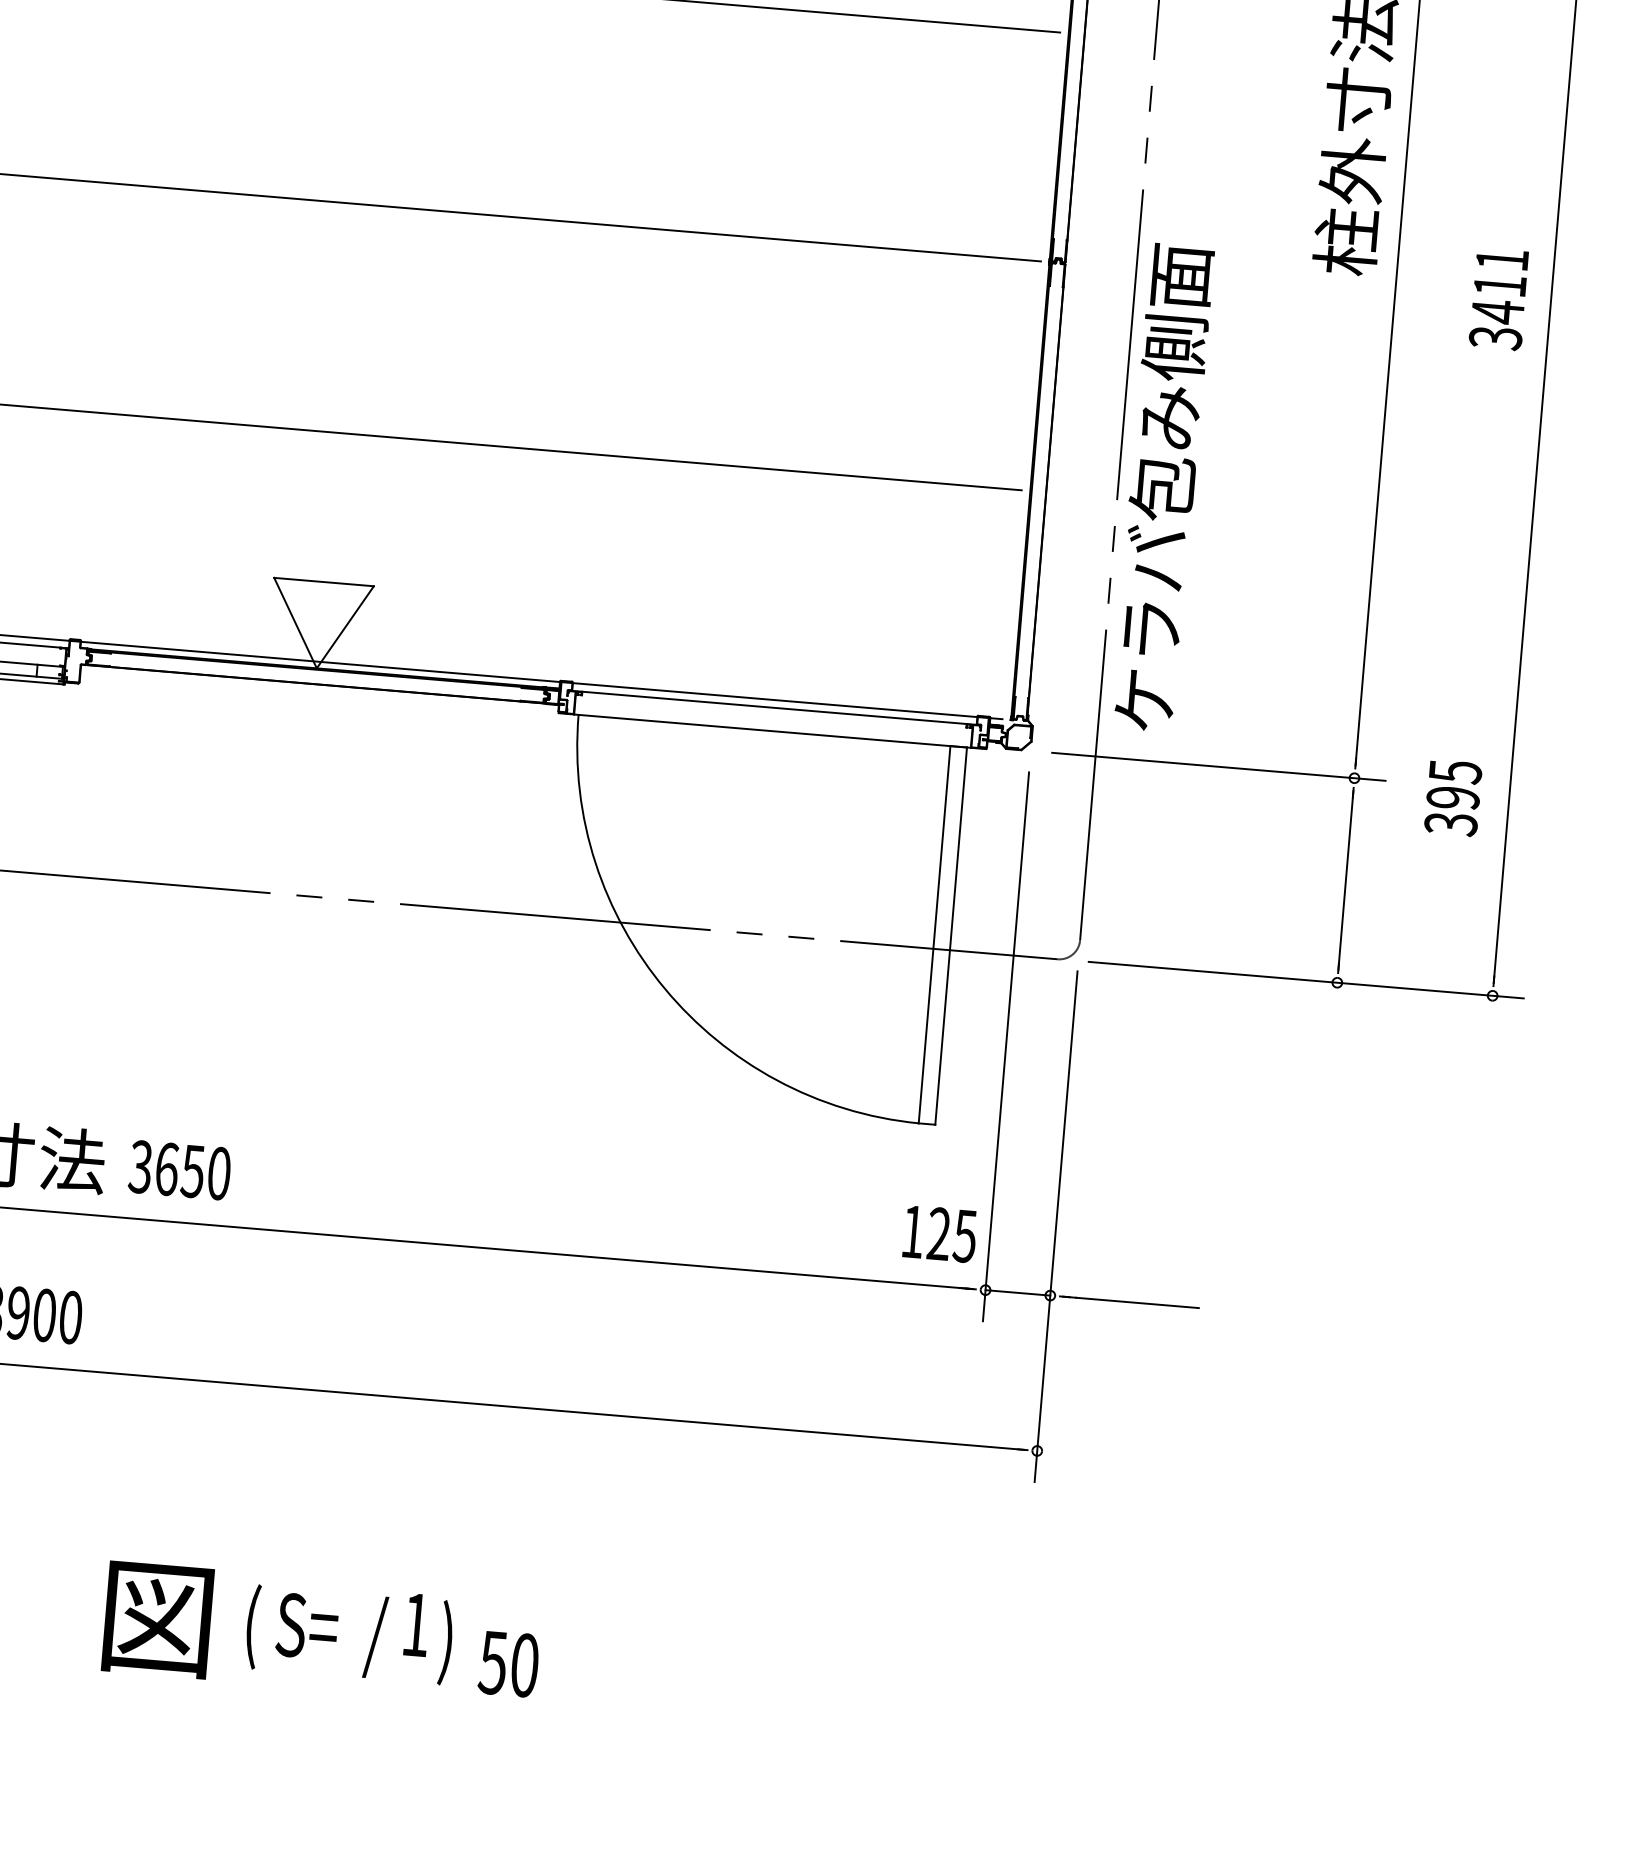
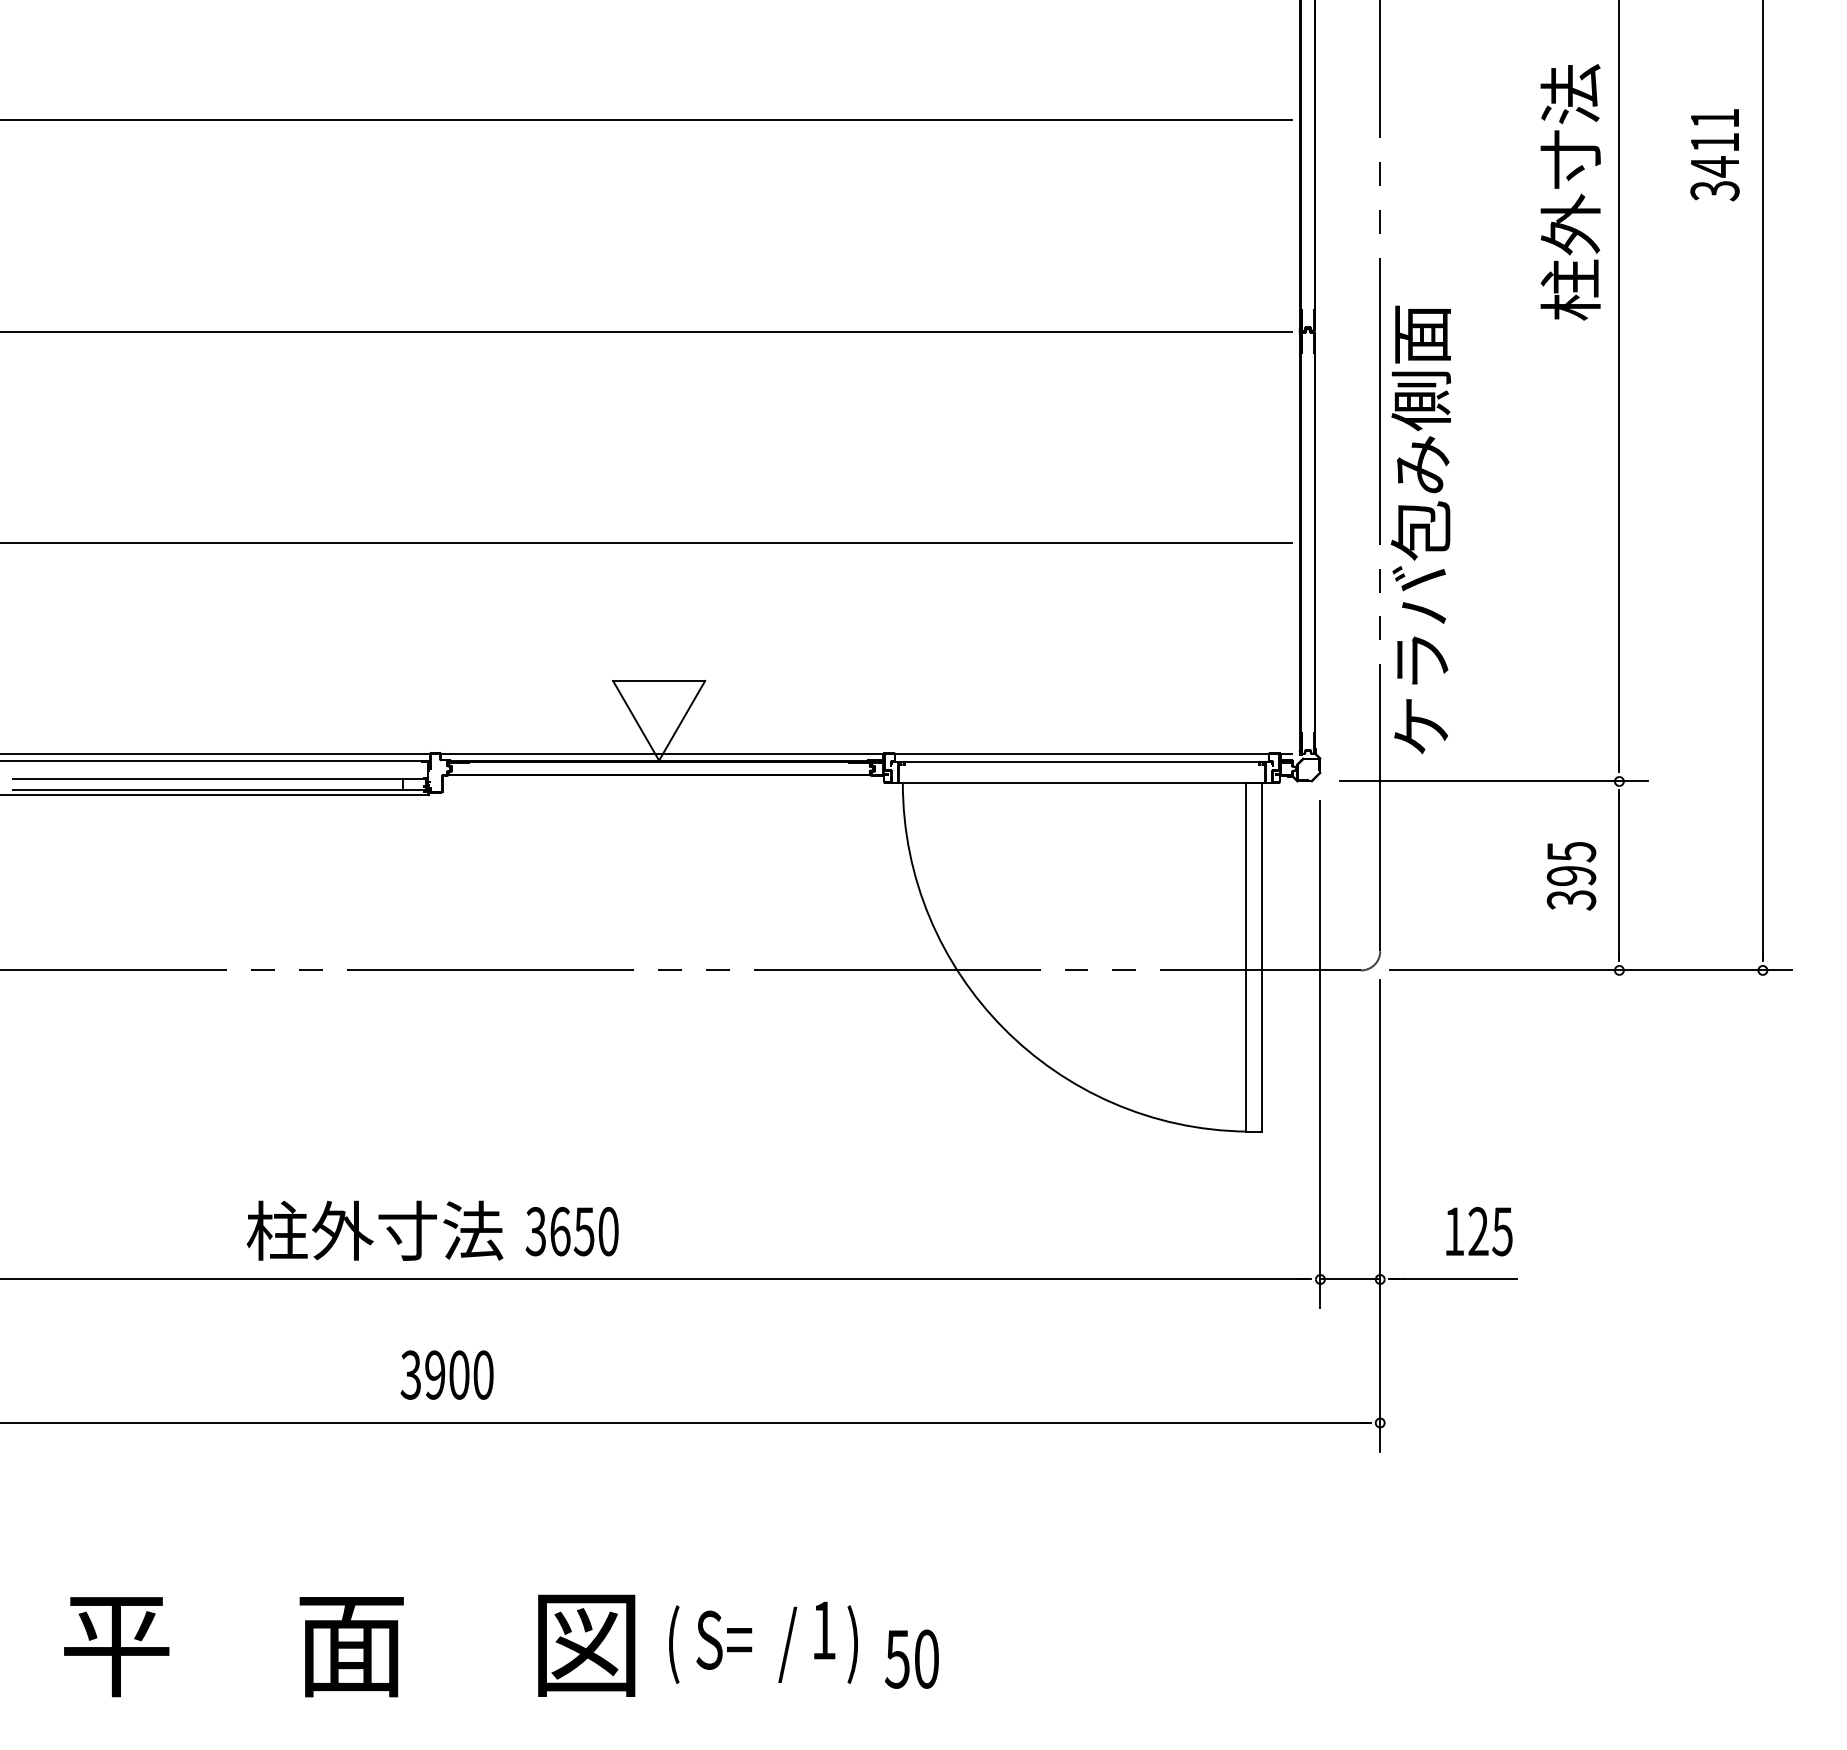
text: (1498, 299) -> (1714, 155), moved
text: (1453, 798) -> (1571, 876), moved
text: (940, 1234) -> (1479, 1231), moved

